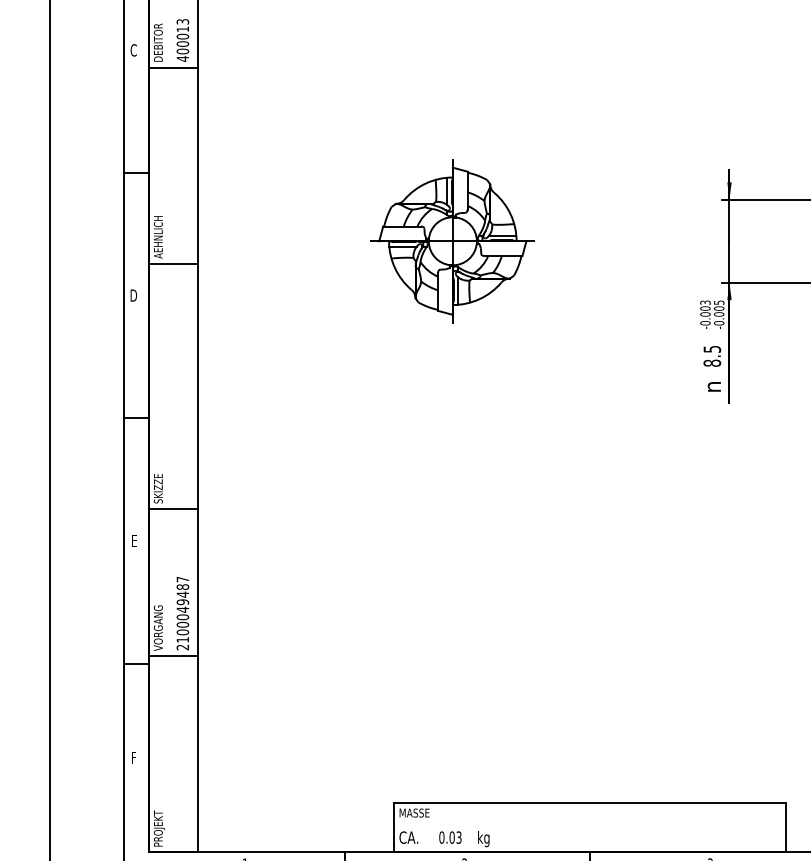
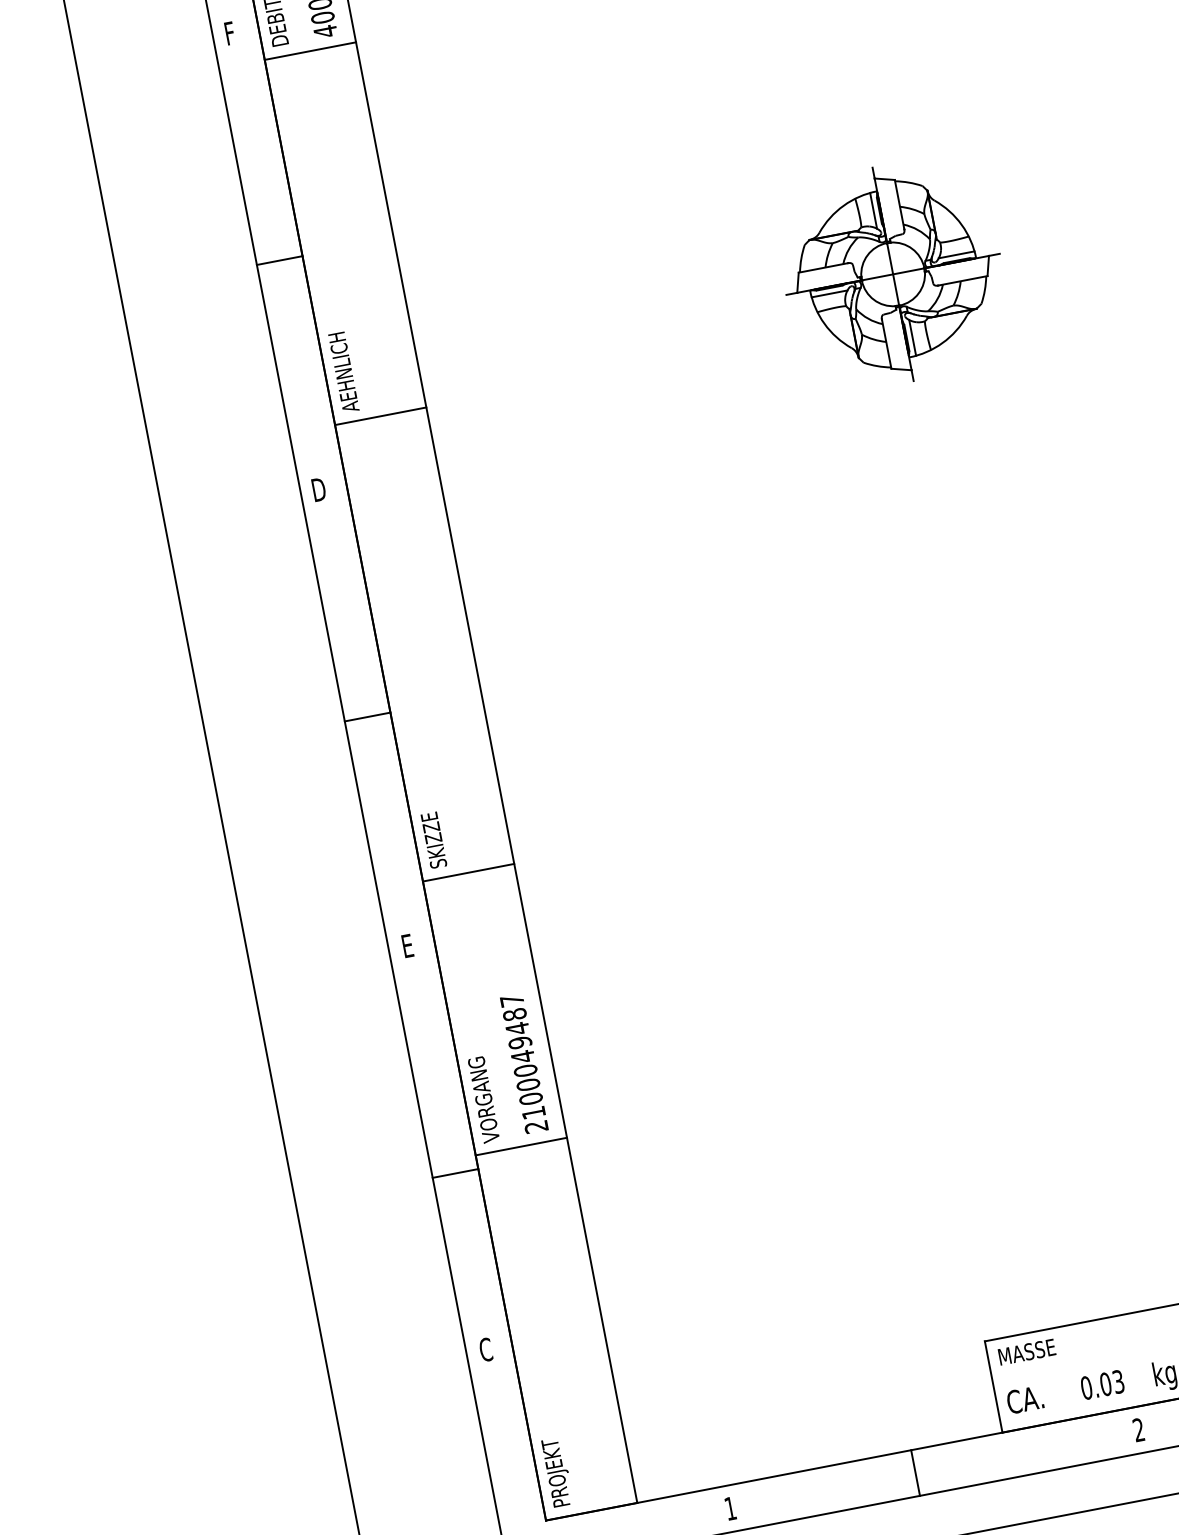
text: (133, 50) -> (230, 33), C -> F
part: (452, 241) -> (892, 274), size x0.7
text: (134, 757) -> (485, 1349), F -> C

